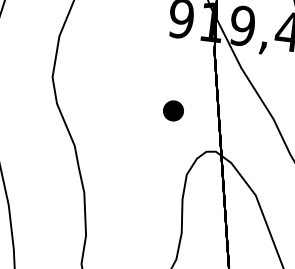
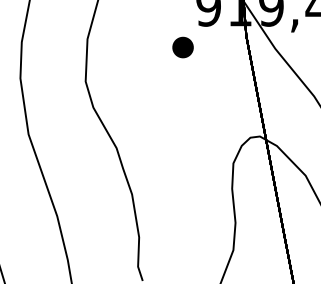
part: (172, 110) -> (182, 47), moved

